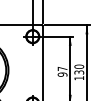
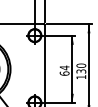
text: (62, 71) -> (64, 70), 97 -> 64

